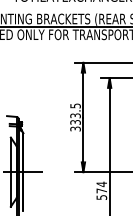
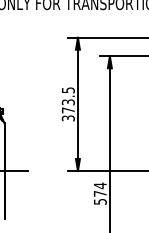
text: (75, 122) -> (68, 110), 333.5 -> 373.5

